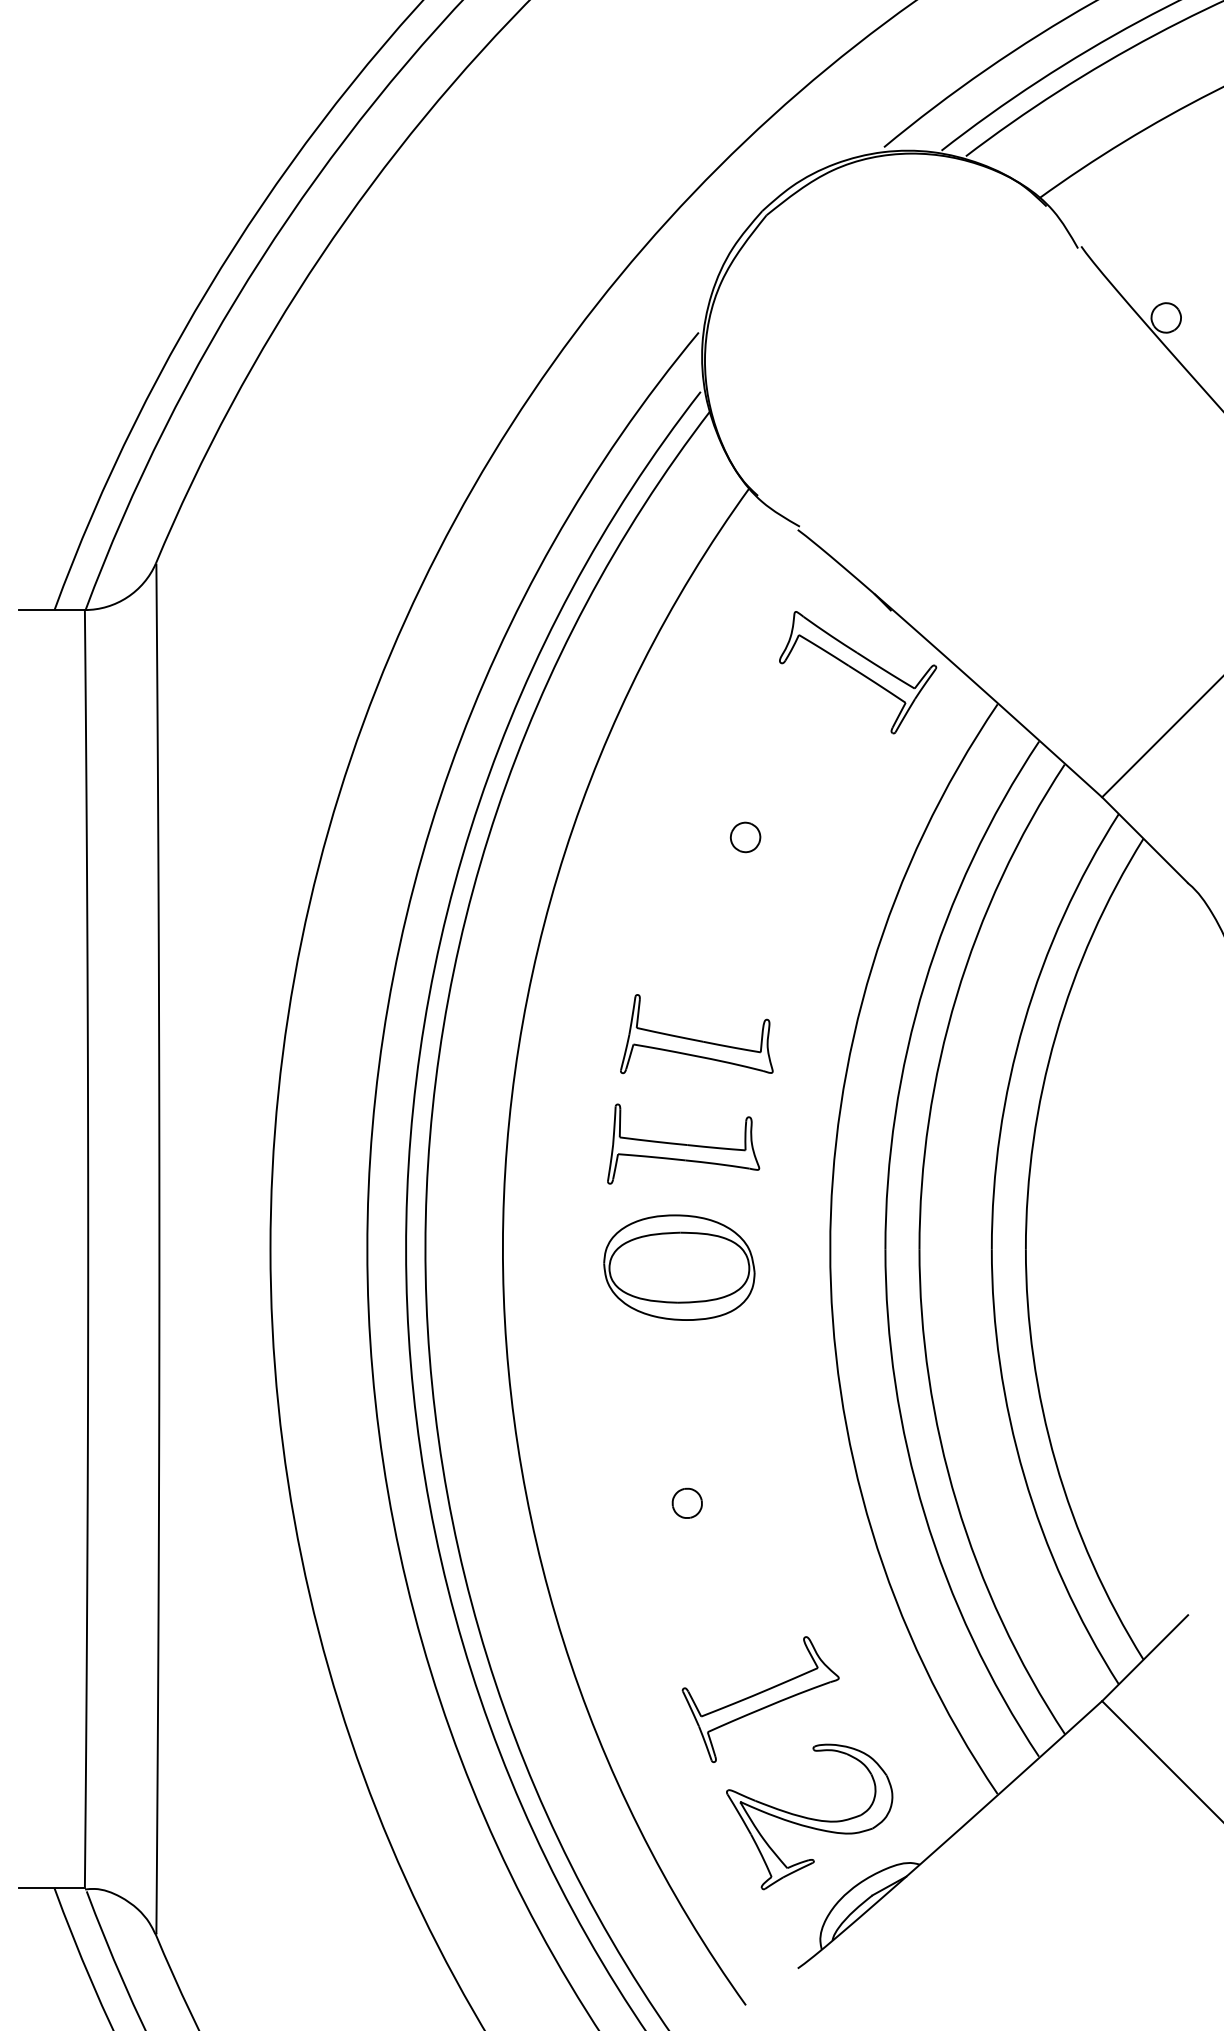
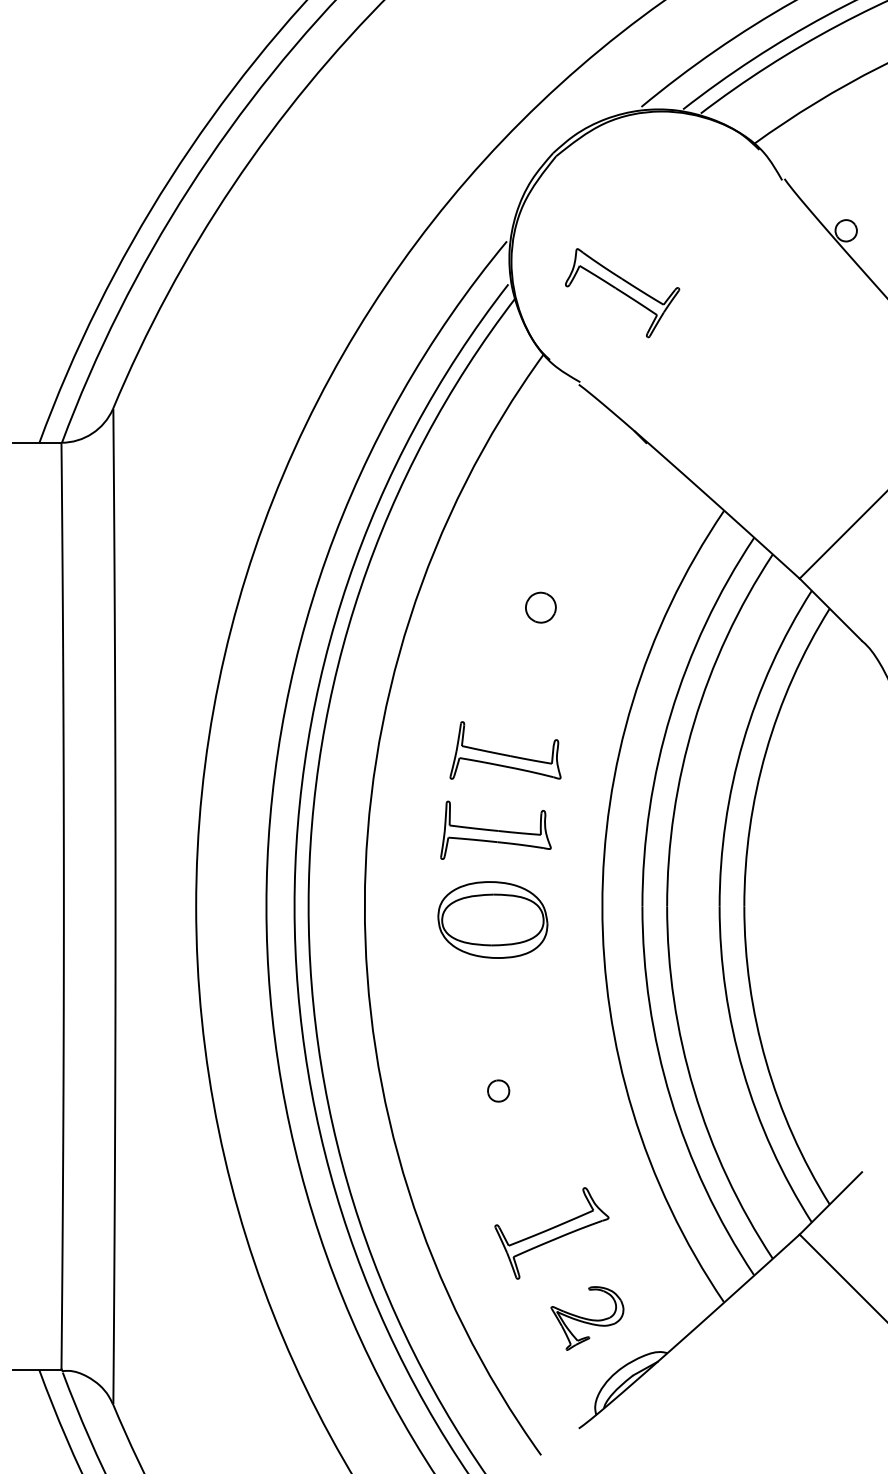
part: (857, 673) -> (622, 293), moved
part: (744, 837) -> (540, 607), size x1.4
part: (809, 1816) -> (587, 1318), size x0.6

